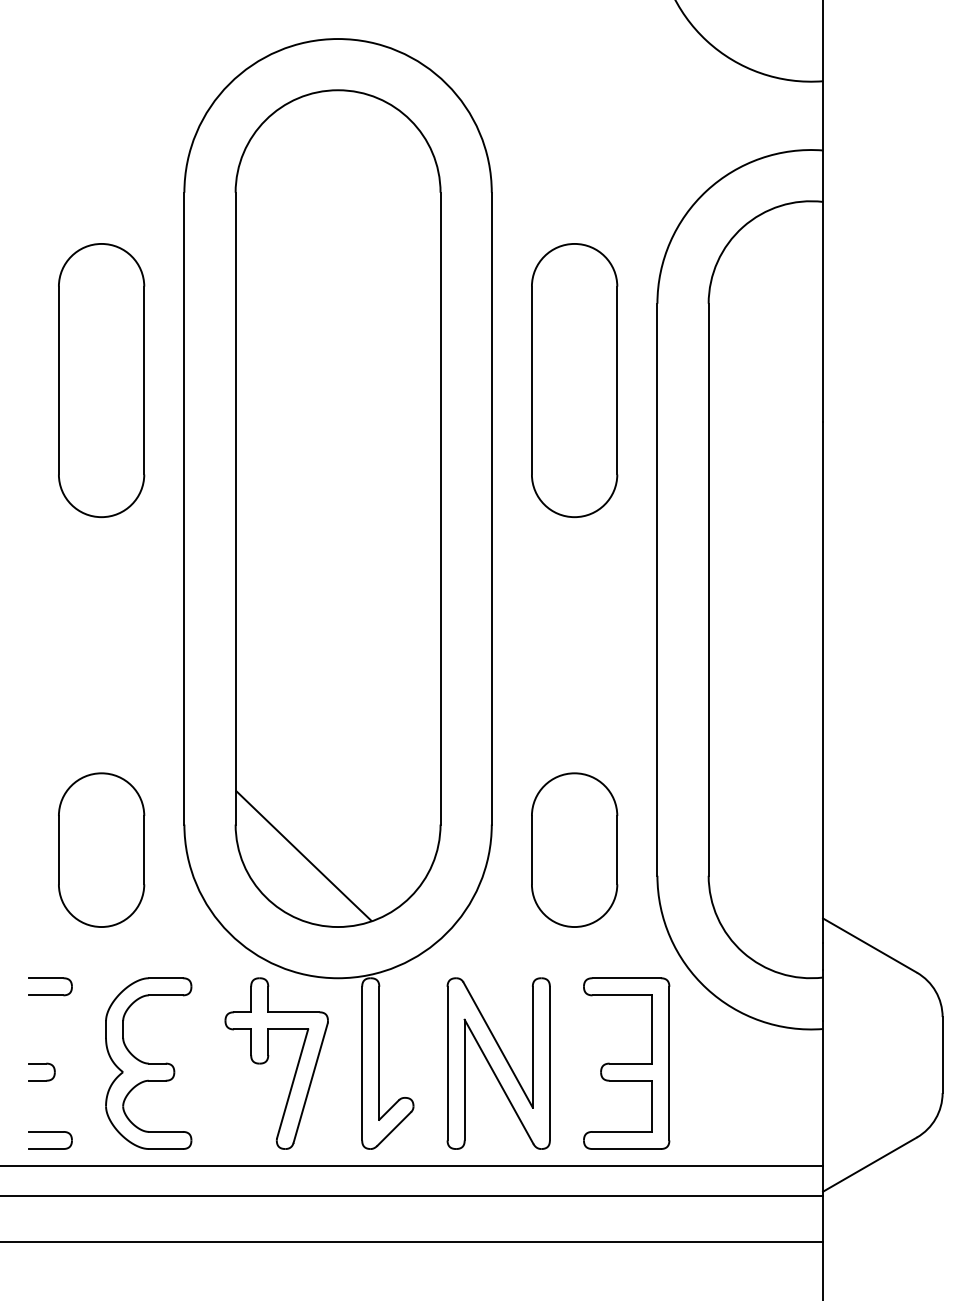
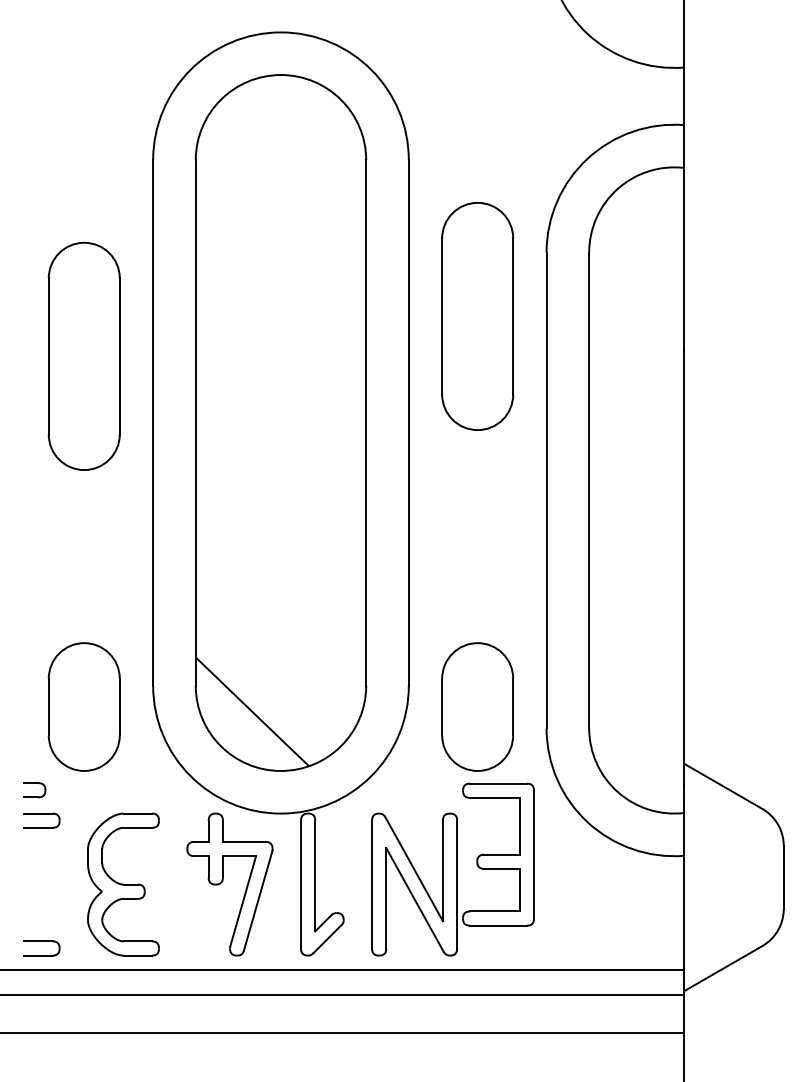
part: (101, 380) -> (84, 356), moved
part: (626, 1063) -> (498, 854), moved
part: (41, 1064) -> (34, 783), moved

